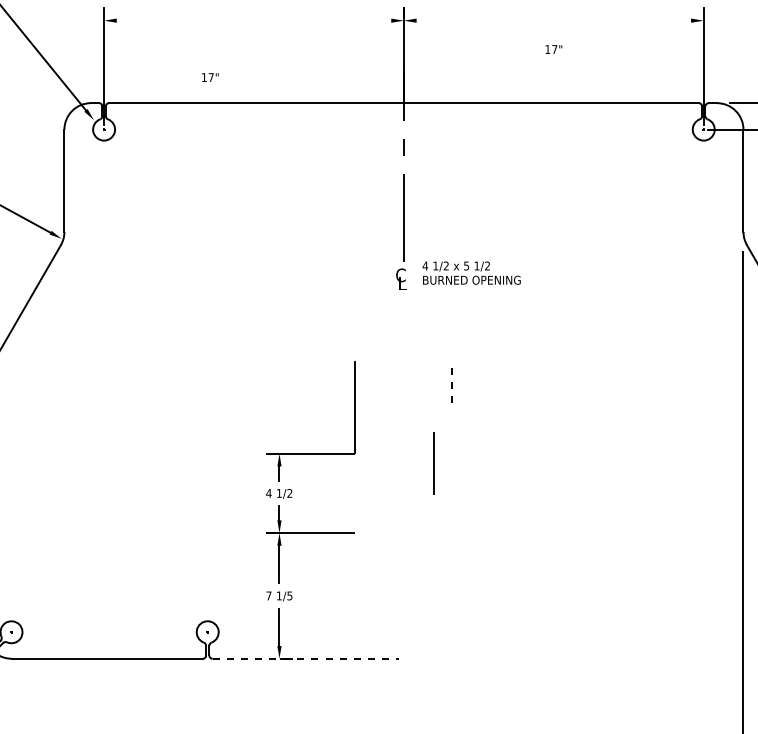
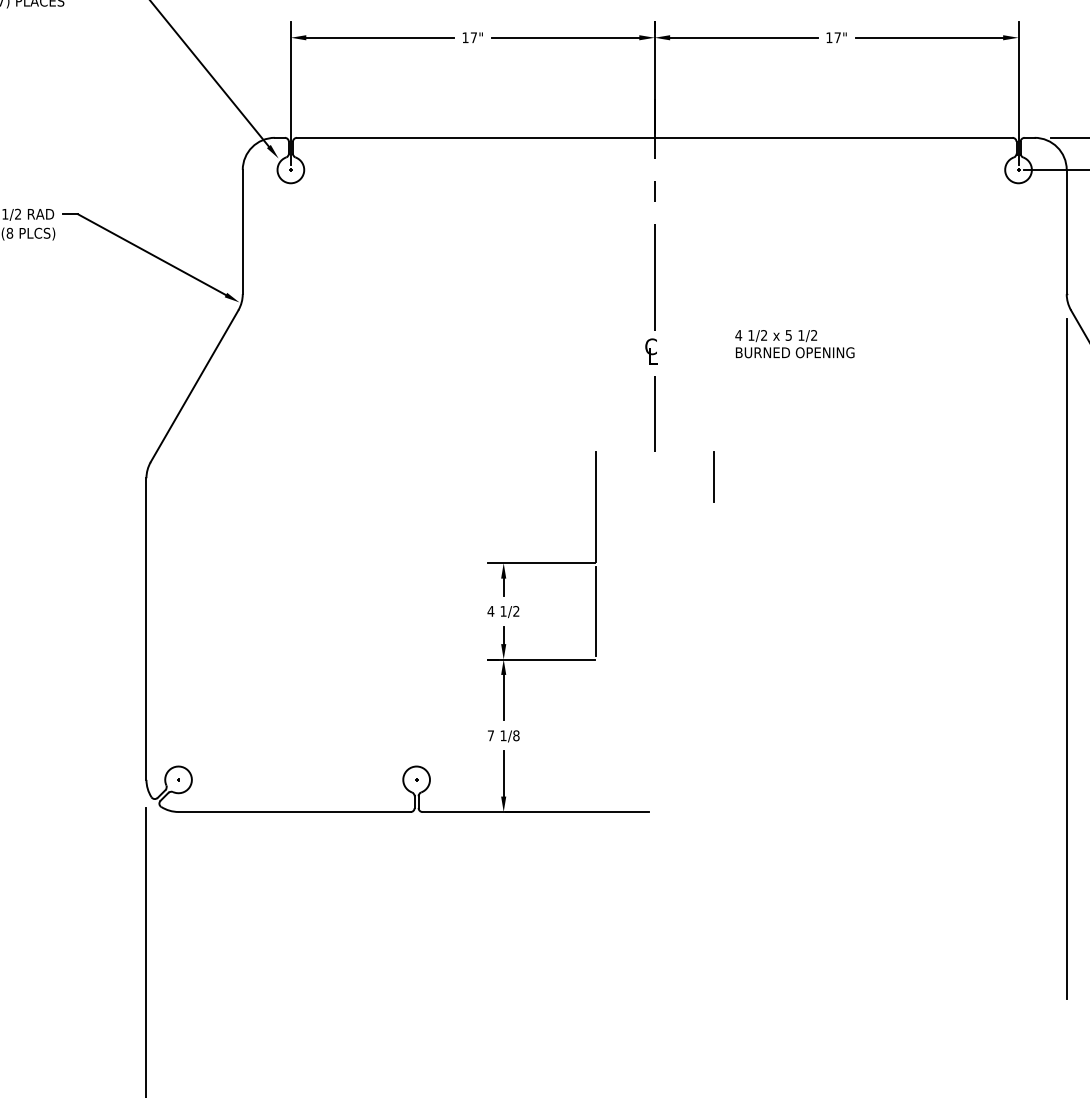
line: (177, 20) -> (379, 37), added
line: (330, 20) -> (565, 37), added
line: (477, 20) -> (743, 37), added
line: (630, 20) -> (929, 37), added
text: (553, 49) -> (836, 37), moved
text: (210, 77) -> (472, 37), moved
text: (471, 273) -> (794, 344), moved
line: (452, 382) -> (713, 476), dashed -> solid
line: (434, 463) -> (654, 413), moved
line: (355, 493) -> (595, 611), added
text: (290, 595) -> (516, 735), 1/5 -> 1/8
line: (306, 658) -> (536, 811), dashed -> solid

